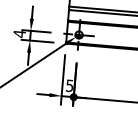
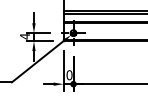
text: (69, 86) -> (69, 75), 5 -> 0

